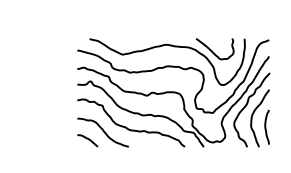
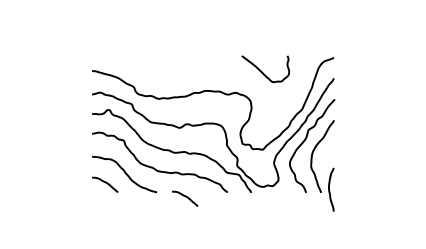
curve: (169, 46) -> (208, 65), removed
curve: (265, 127) -> (329, 189), moved
curve: (151, 150) -> (185, 197), added

